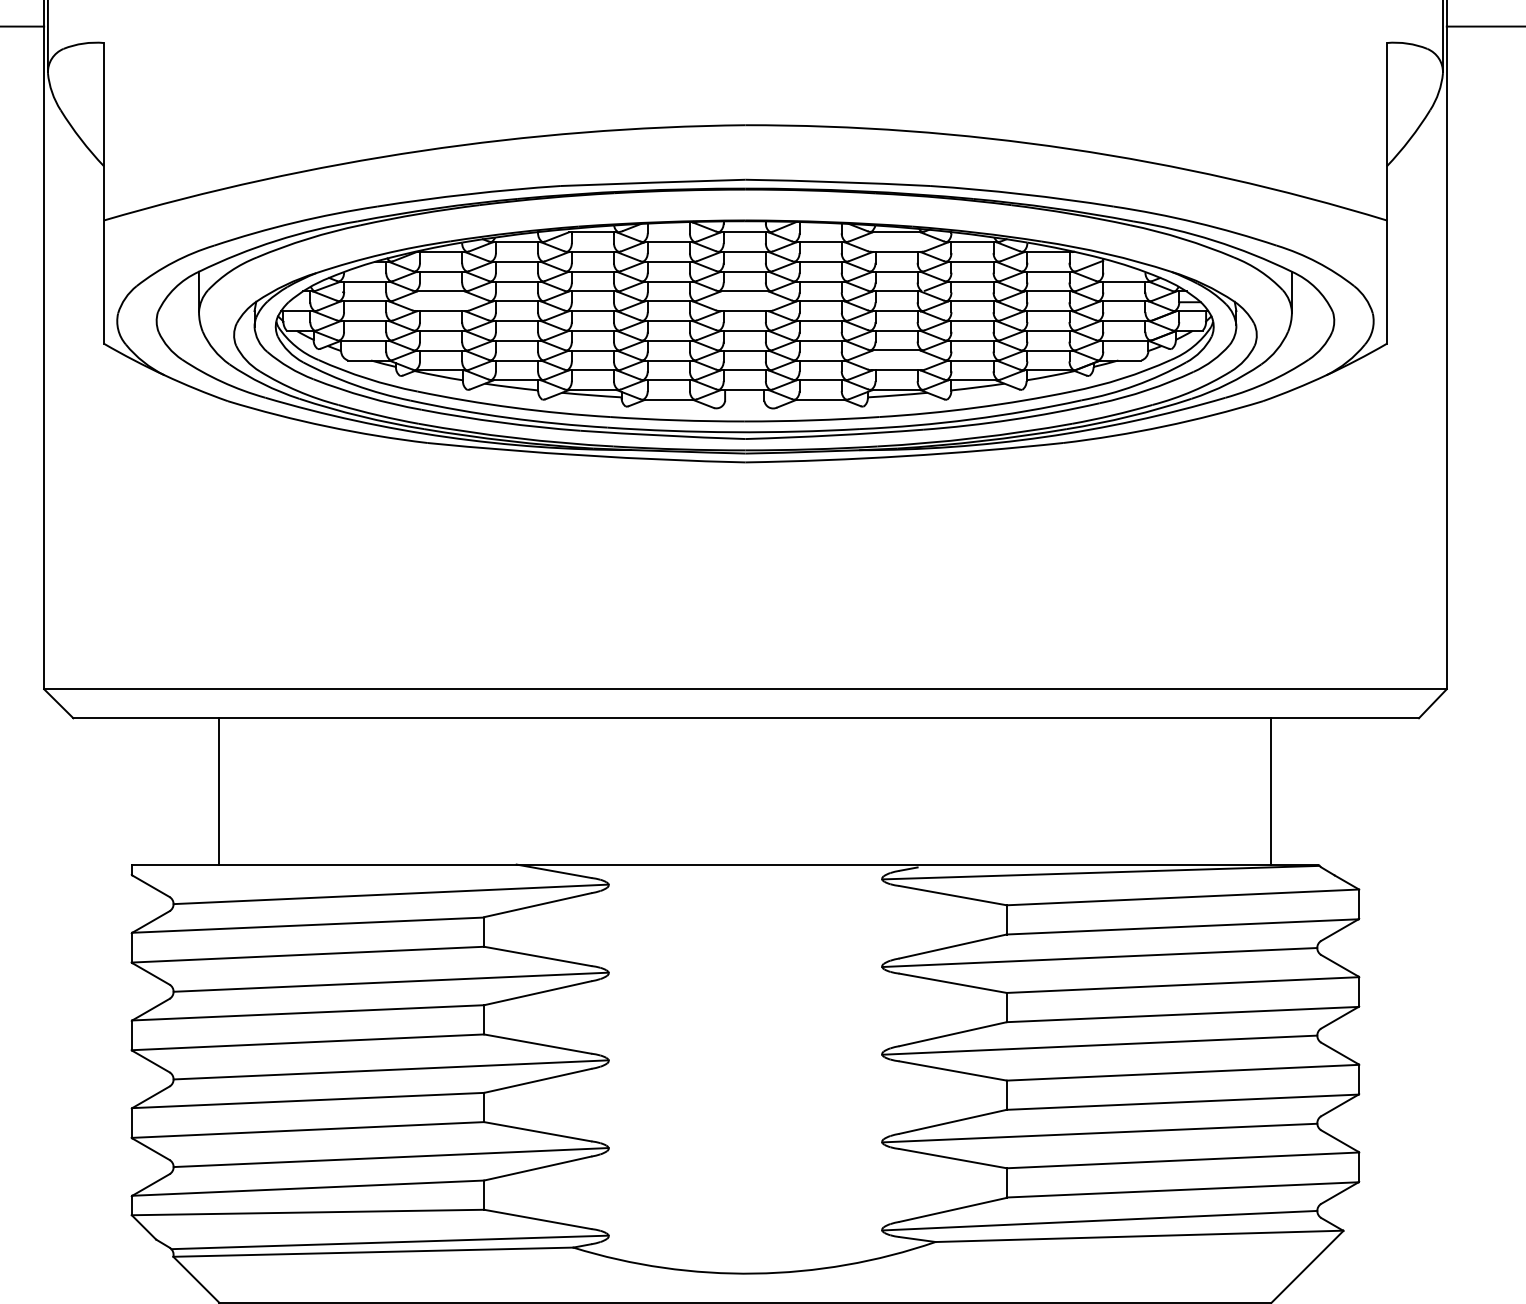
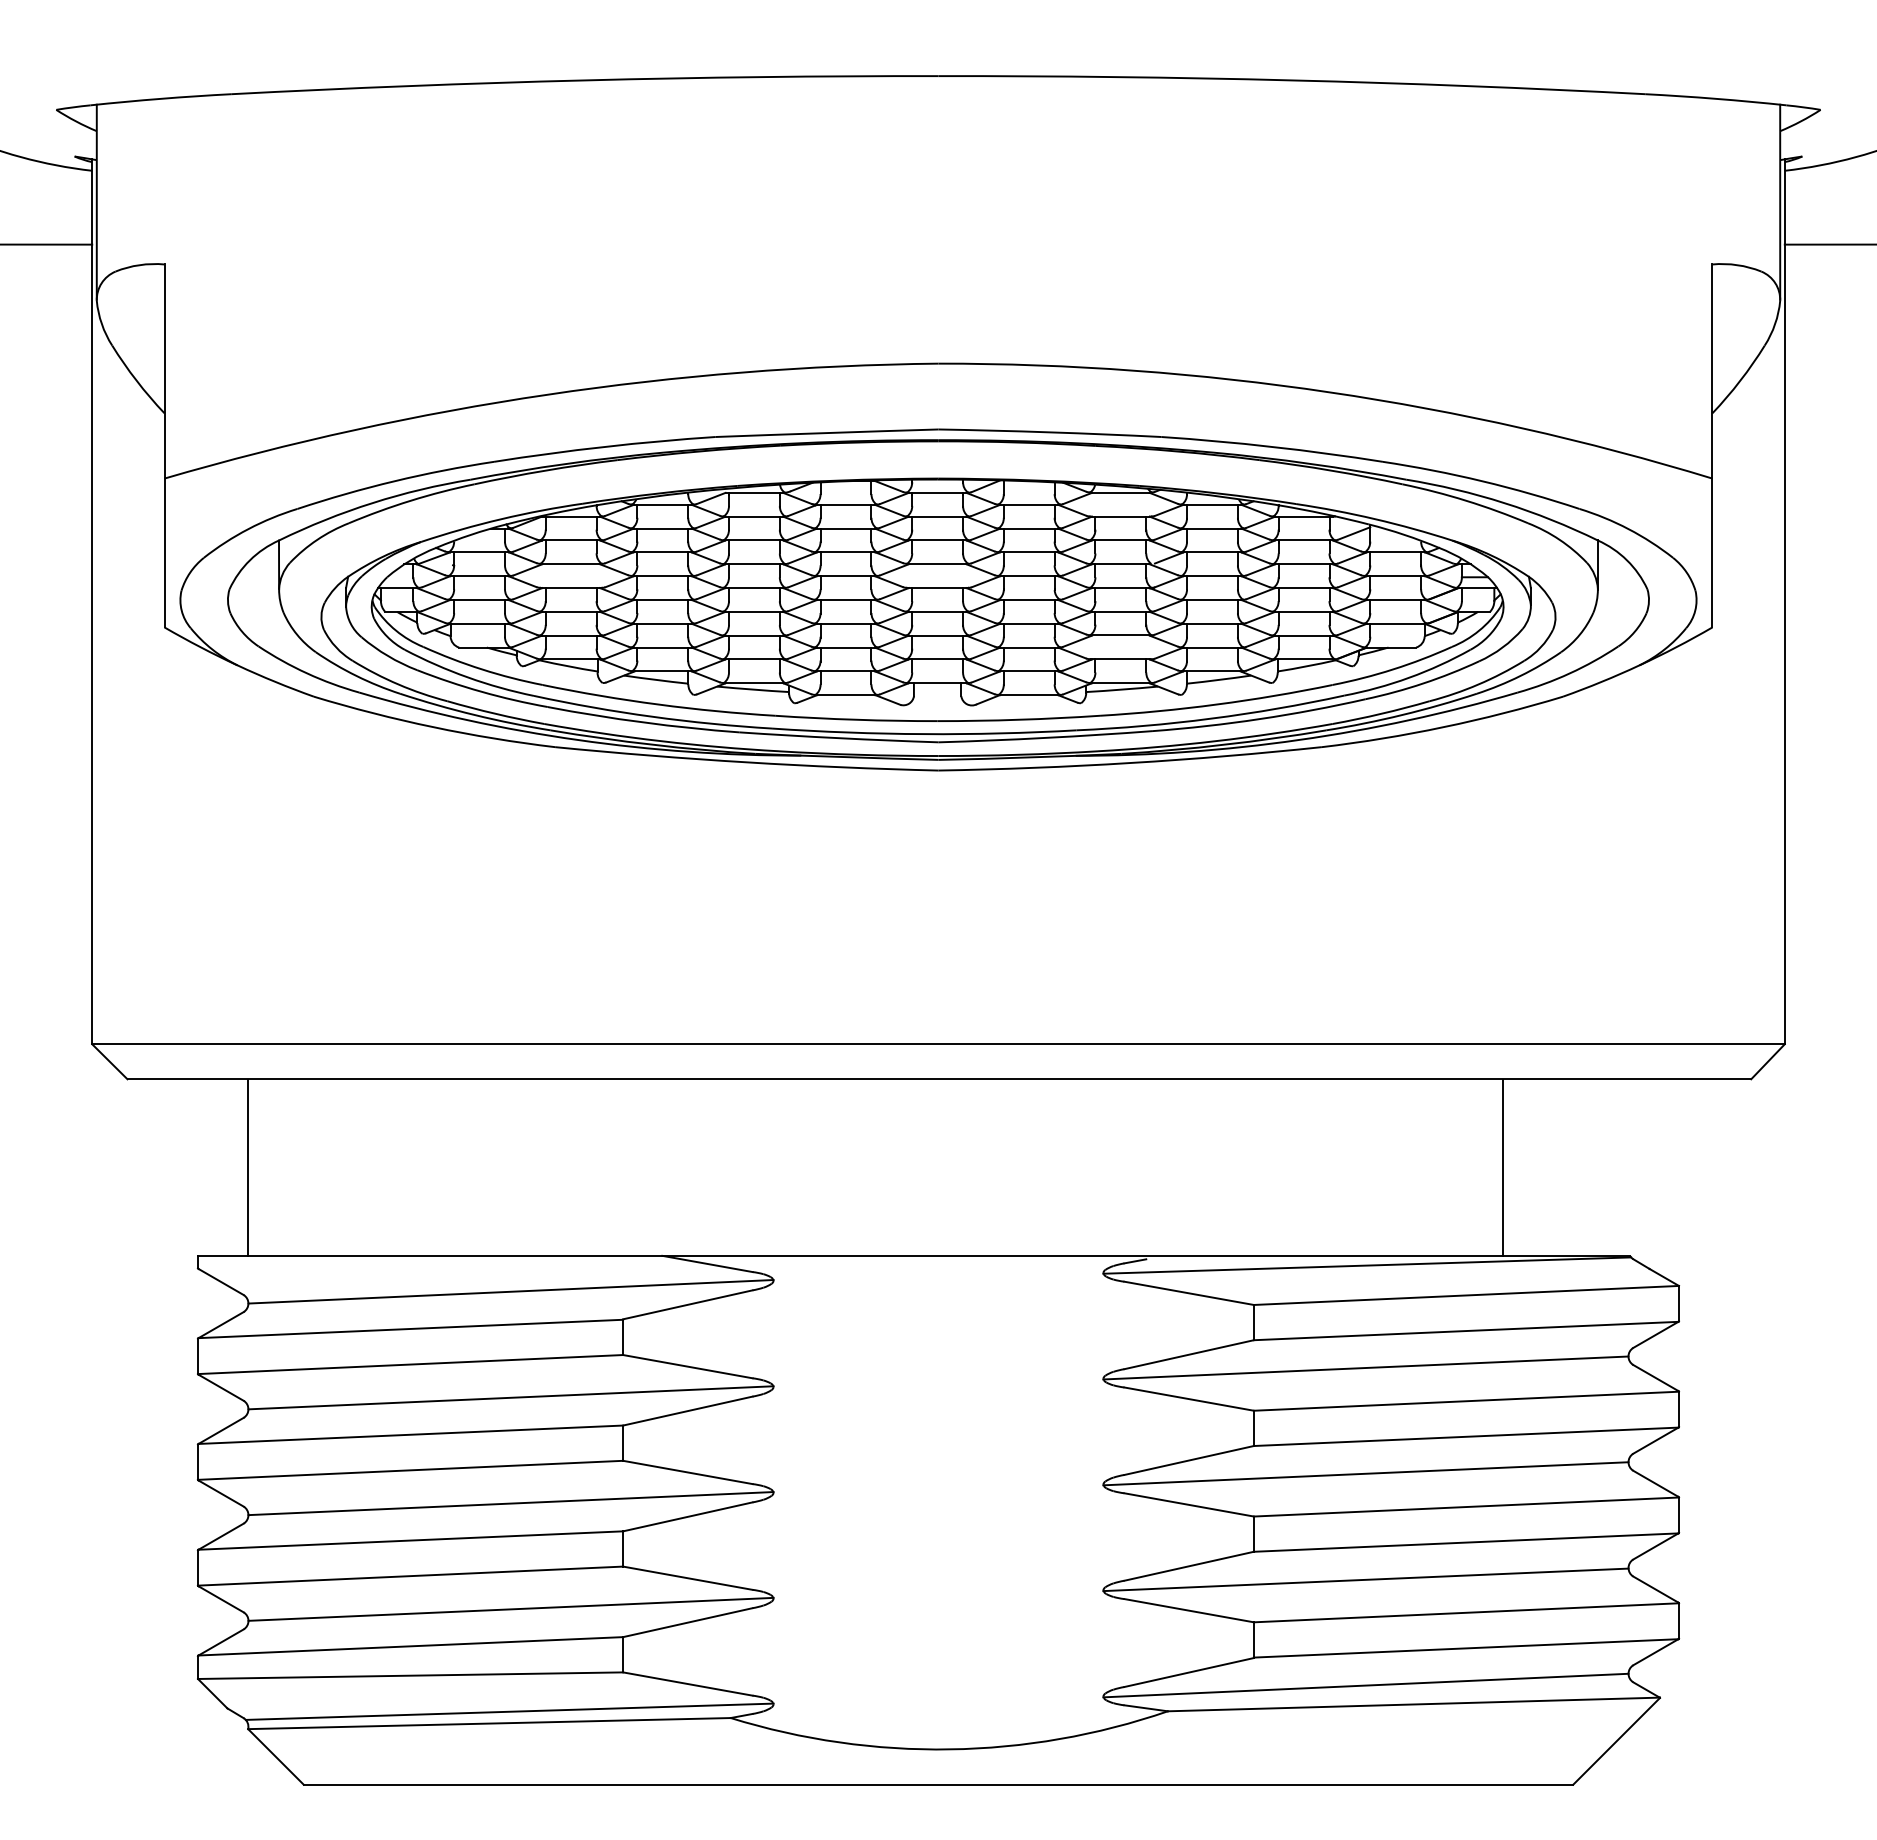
line: (219, 791) -> (247, 1167), moved
line: (1271, 791) -> (1503, 1167), moved

